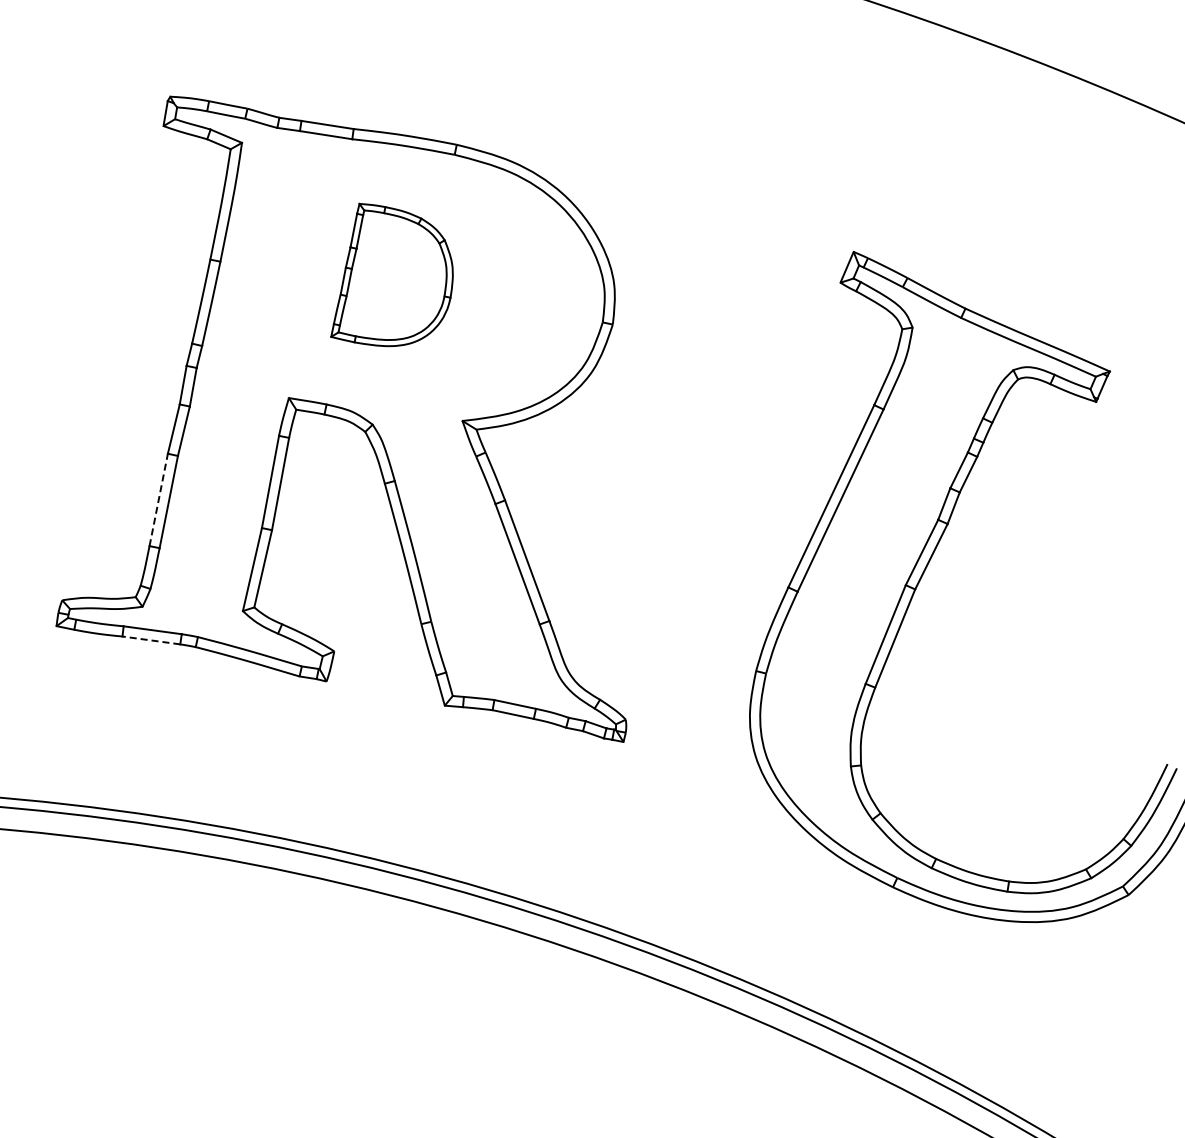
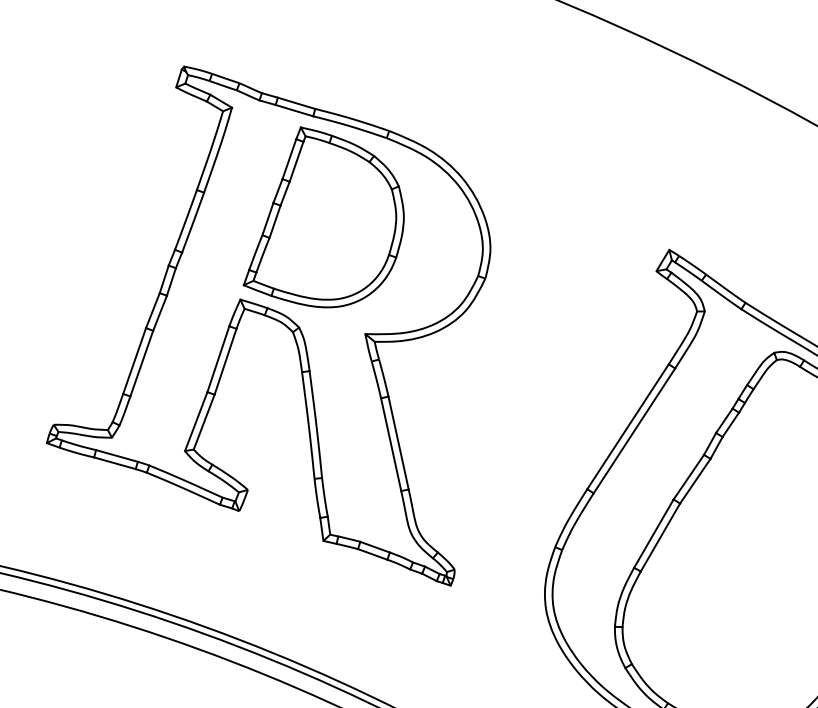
part: (391, 274) -> (328, 219), size x1.67
line: (158, 499) -> (134, 360), dashed -> solid
line: (150, 640) -> (114, 463), dashed -> solid

